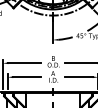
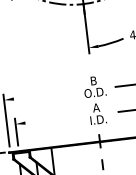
line: (24, 63) -> (42, 96), removed
line: (26, 77) -> (49, 120), removed

